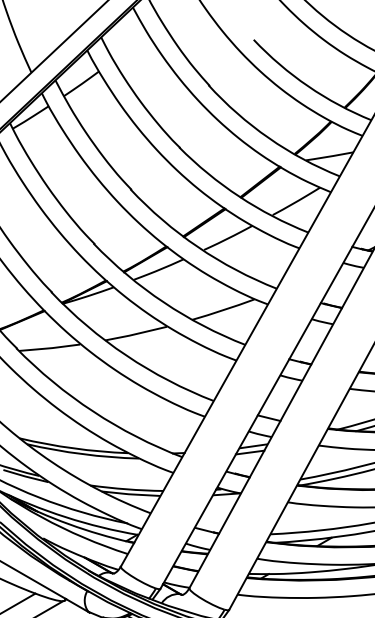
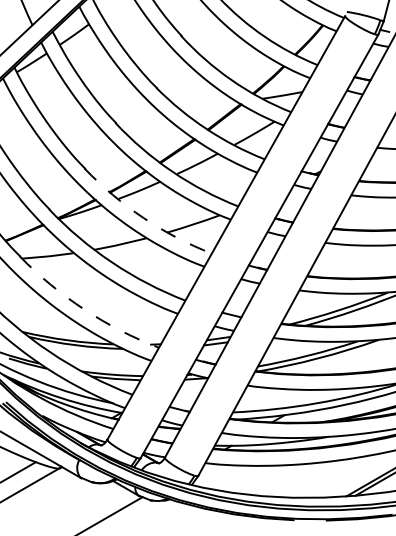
arc: (163, 303) -> (143, 218), solid -> dashed
arc: (93, 411) -> (84, 309), solid -> dashed

